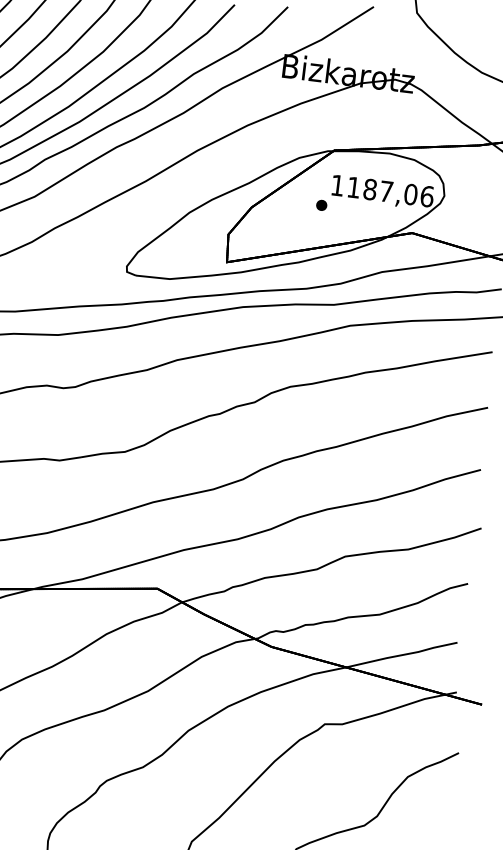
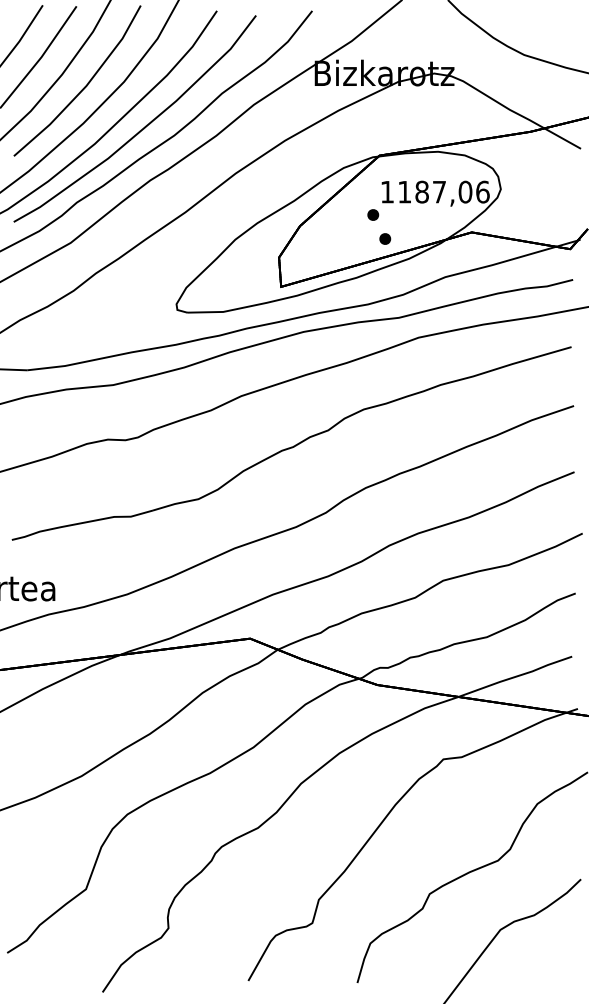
part: (330, 228) -> (385, 238), added

